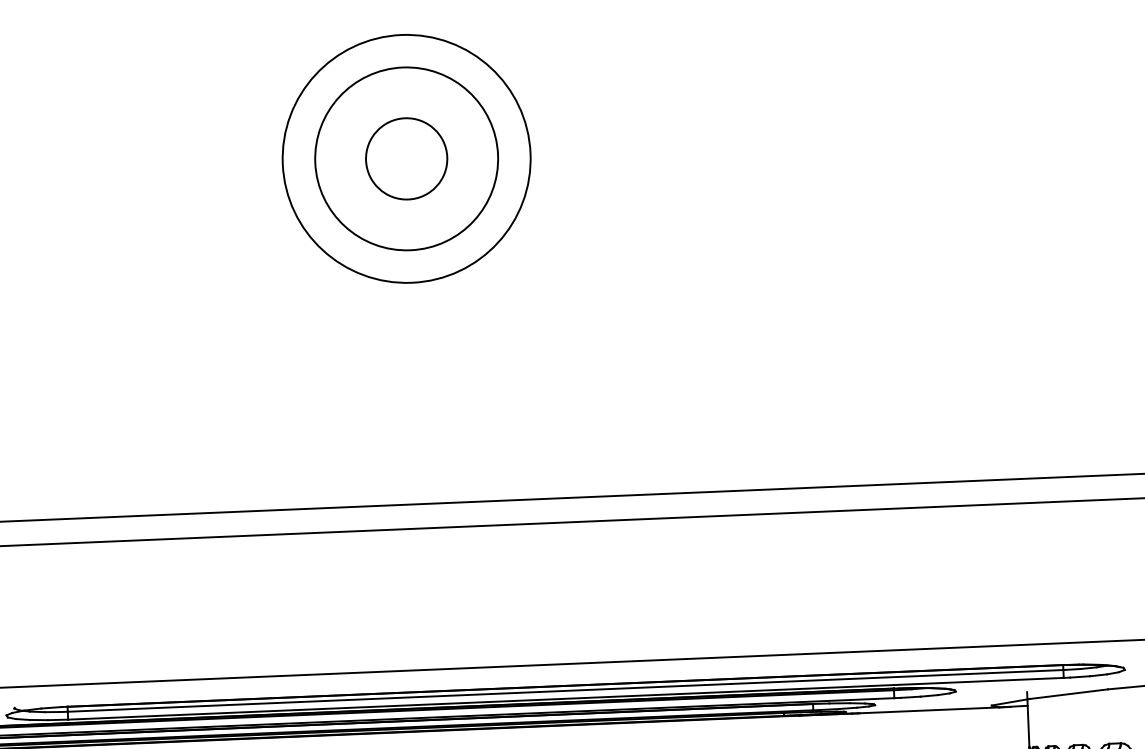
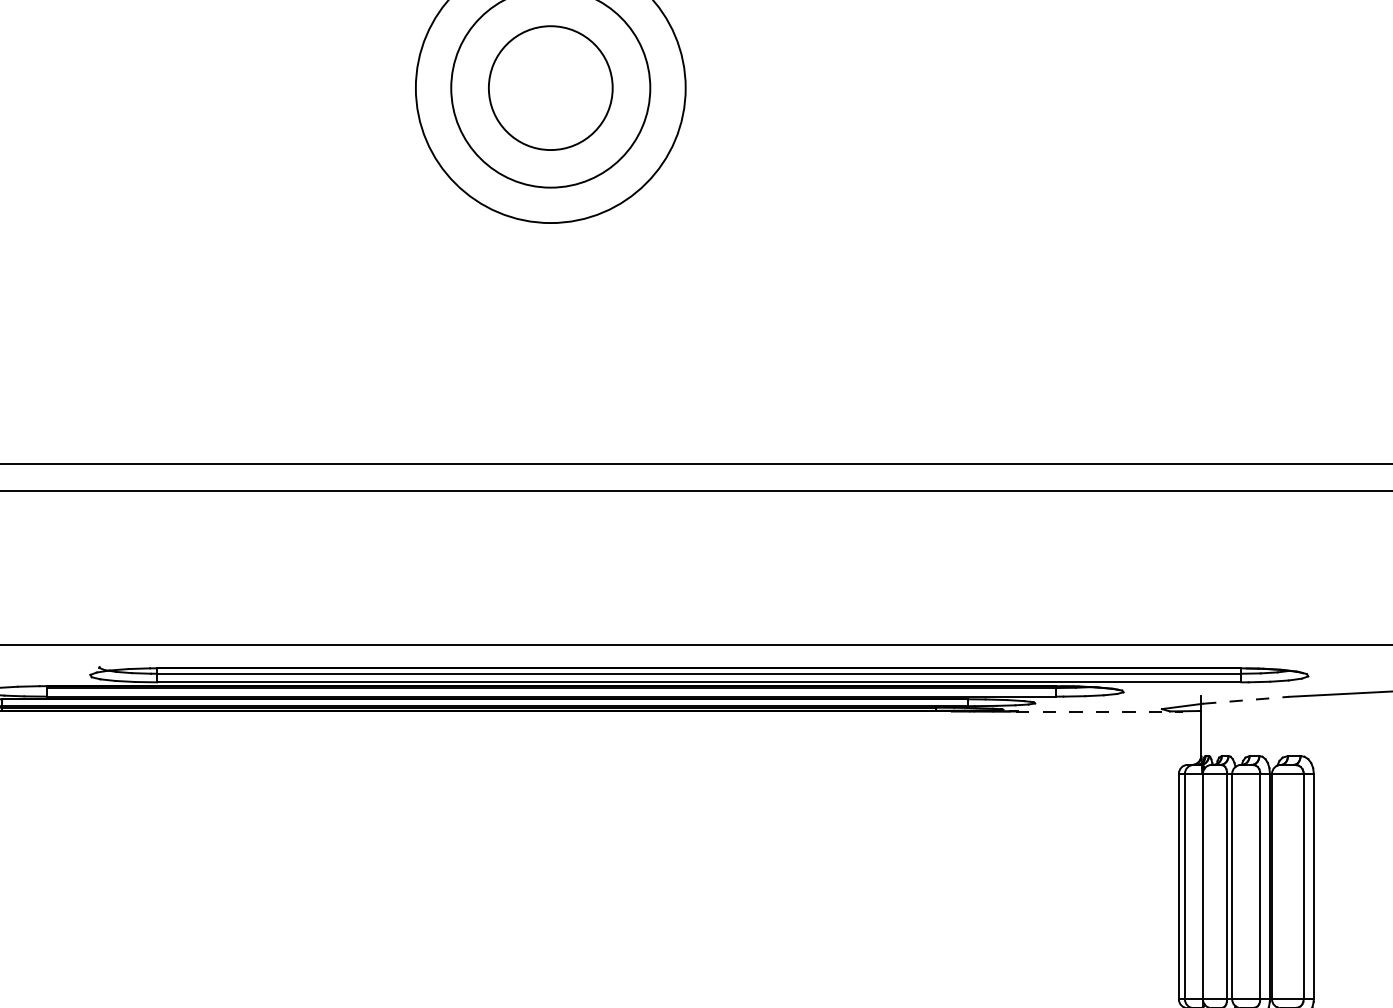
circle: (406, 158) -> (550, 87), size x1.4
line: (1069, 694) -> (1246, 700), solid -> dashed
line: (934, 710) -> (1099, 711), solid -> dashed

